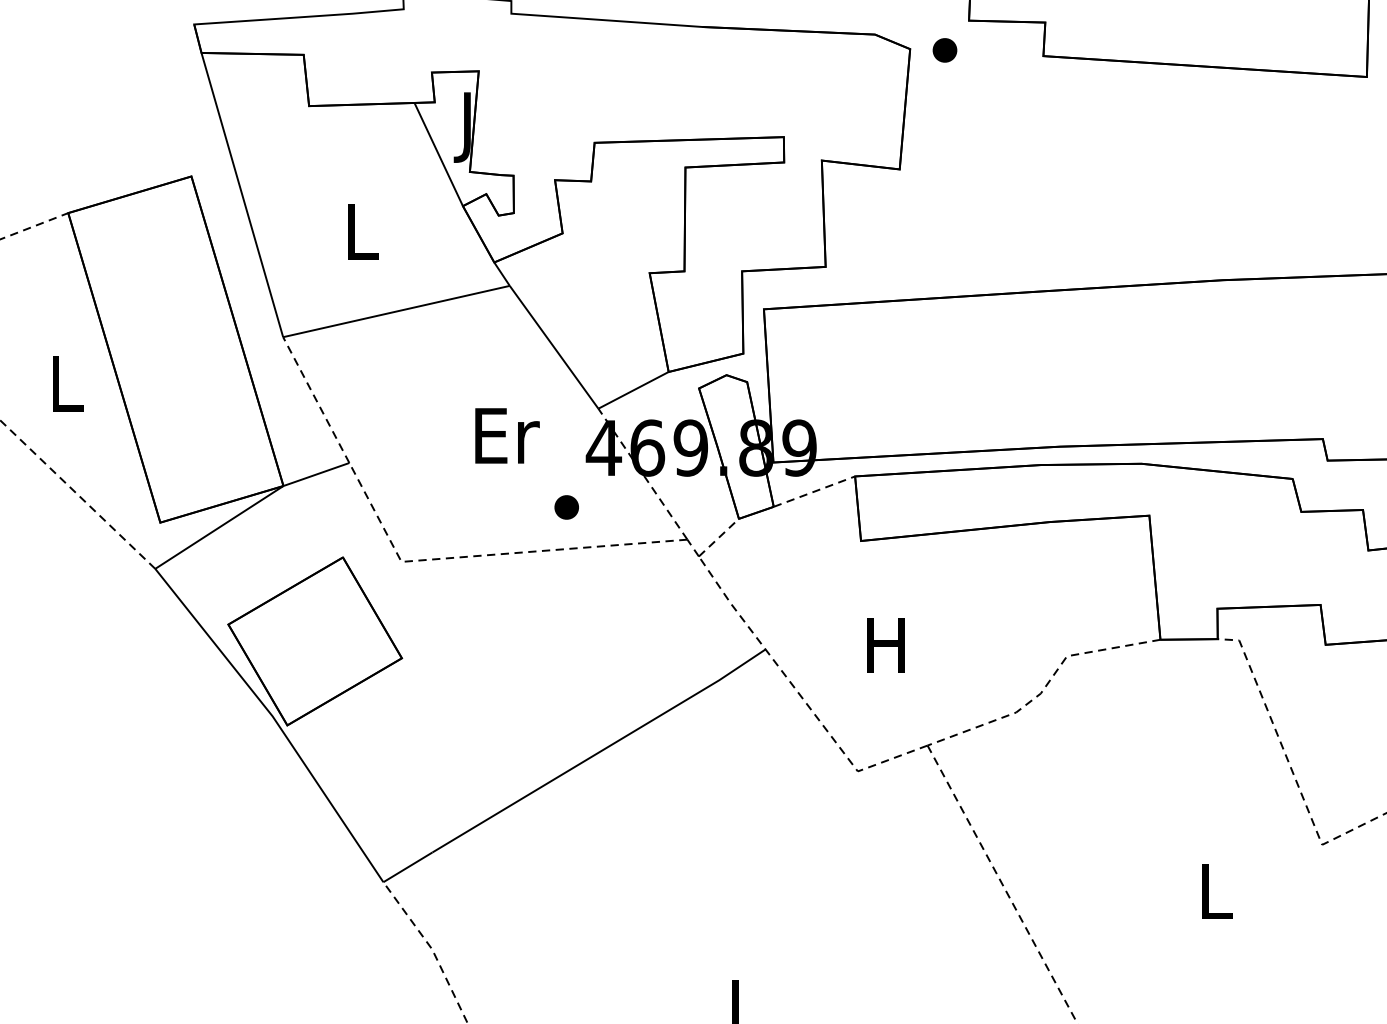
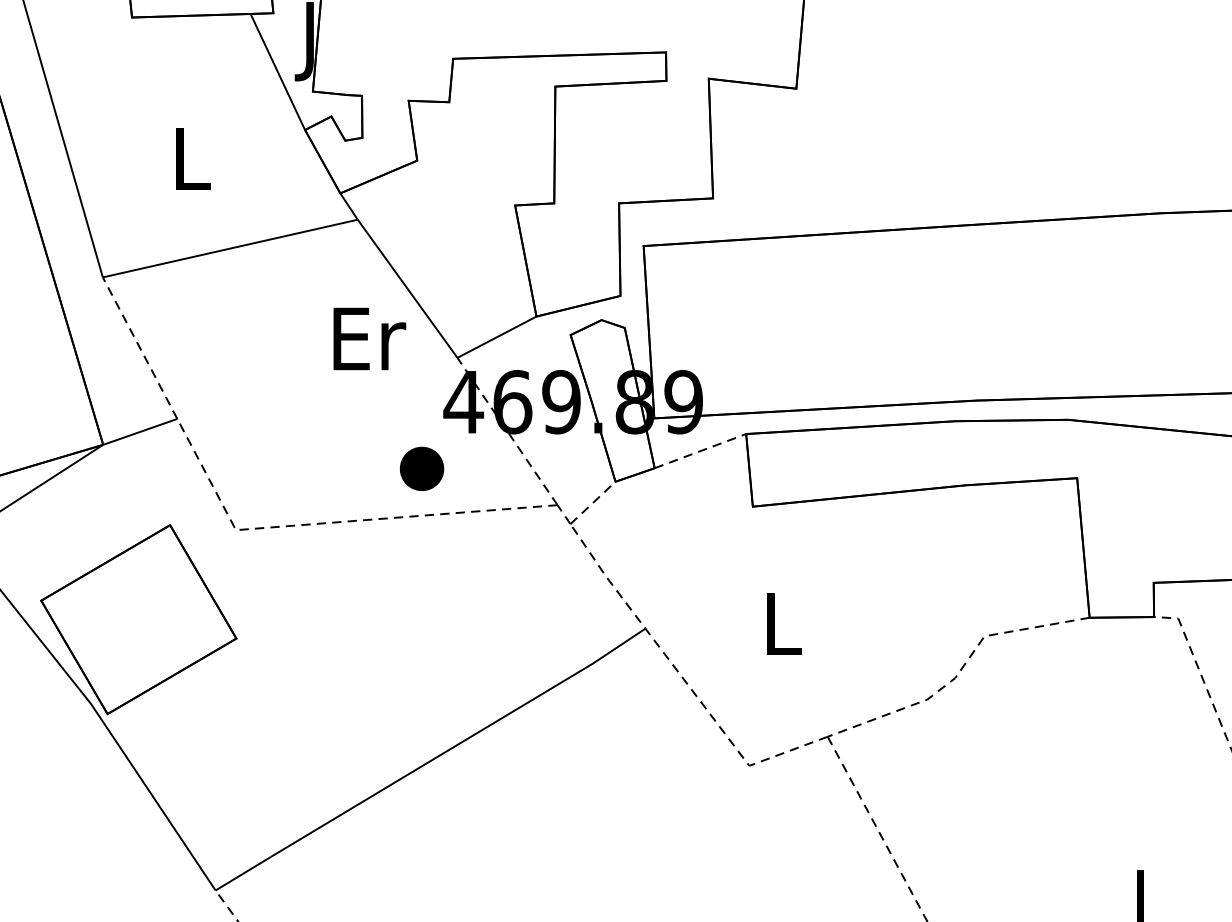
text: (507, 435) -> (369, 338), moved
part: (566, 507) -> (421, 468), size x1.6
text: (885, 645) -> (780, 624), H -> L

